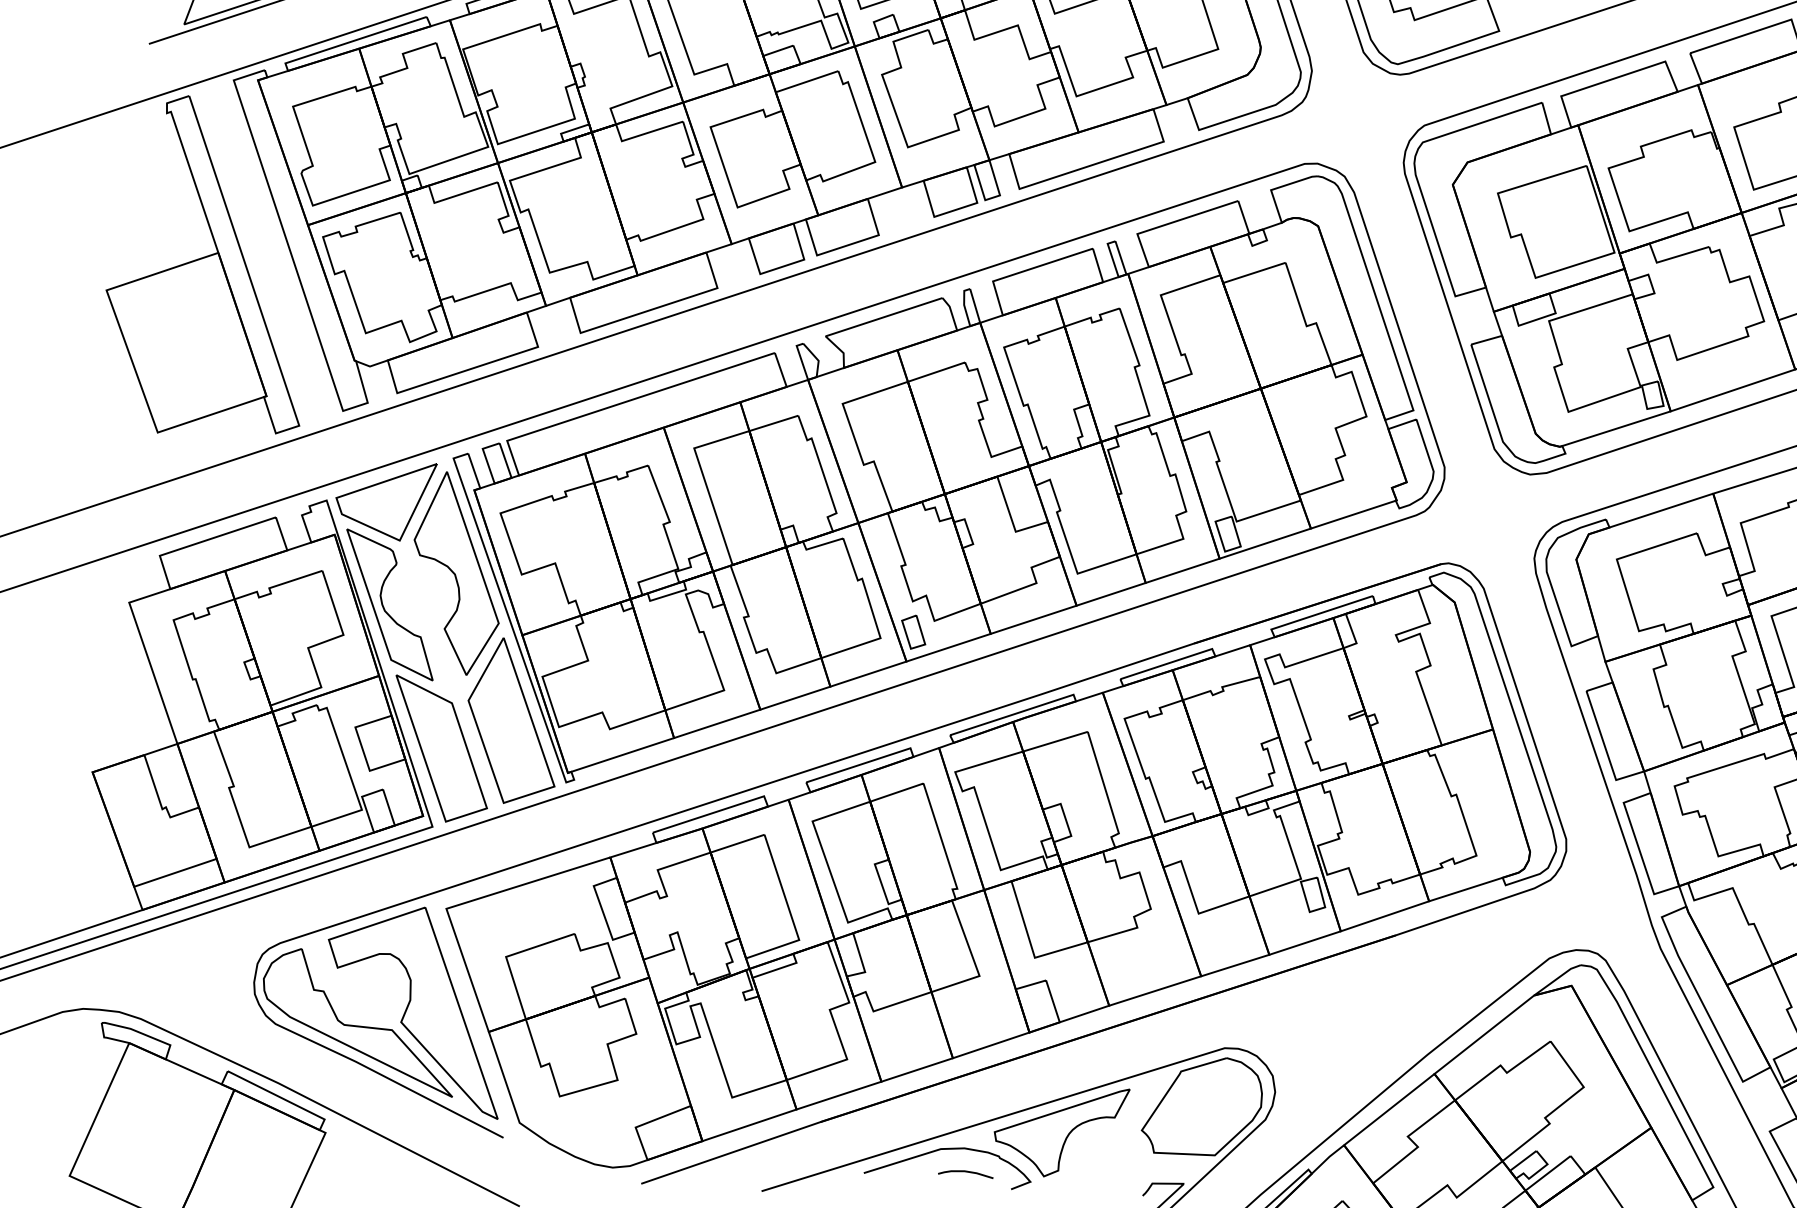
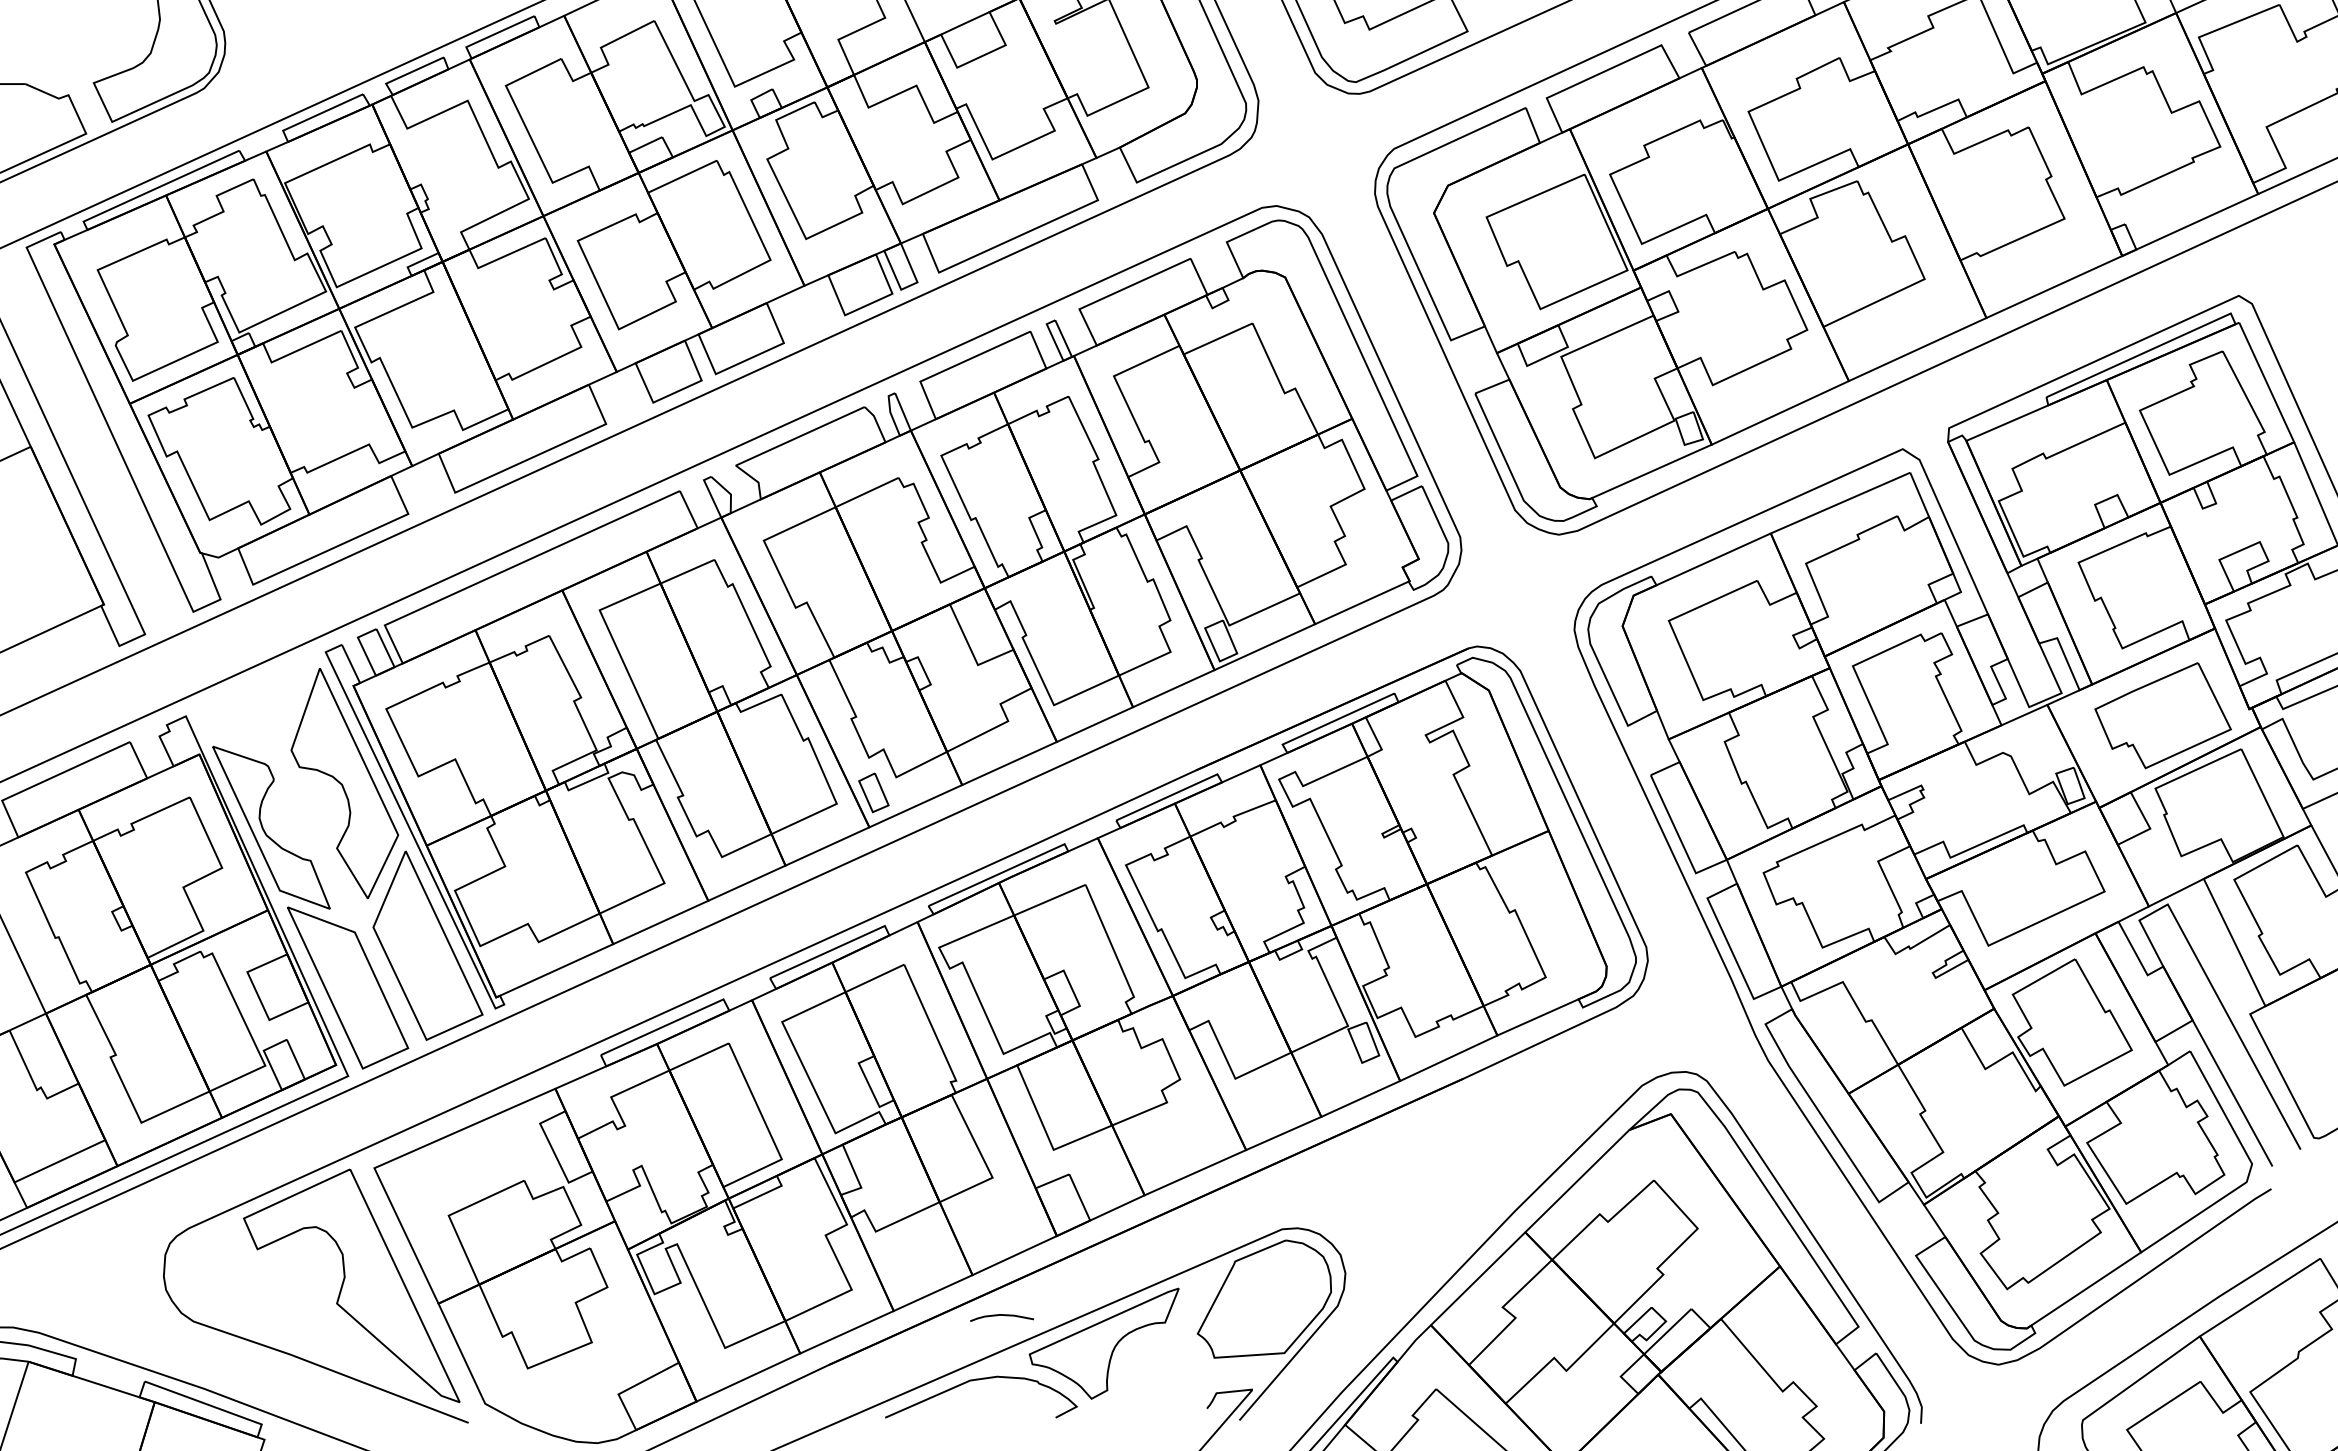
part: (384, 498) -> (251, 706), removed
part: (359, 1021) -> (289, 1307), removed
curve: (966, 1171) -> (1002, 1315), moved

